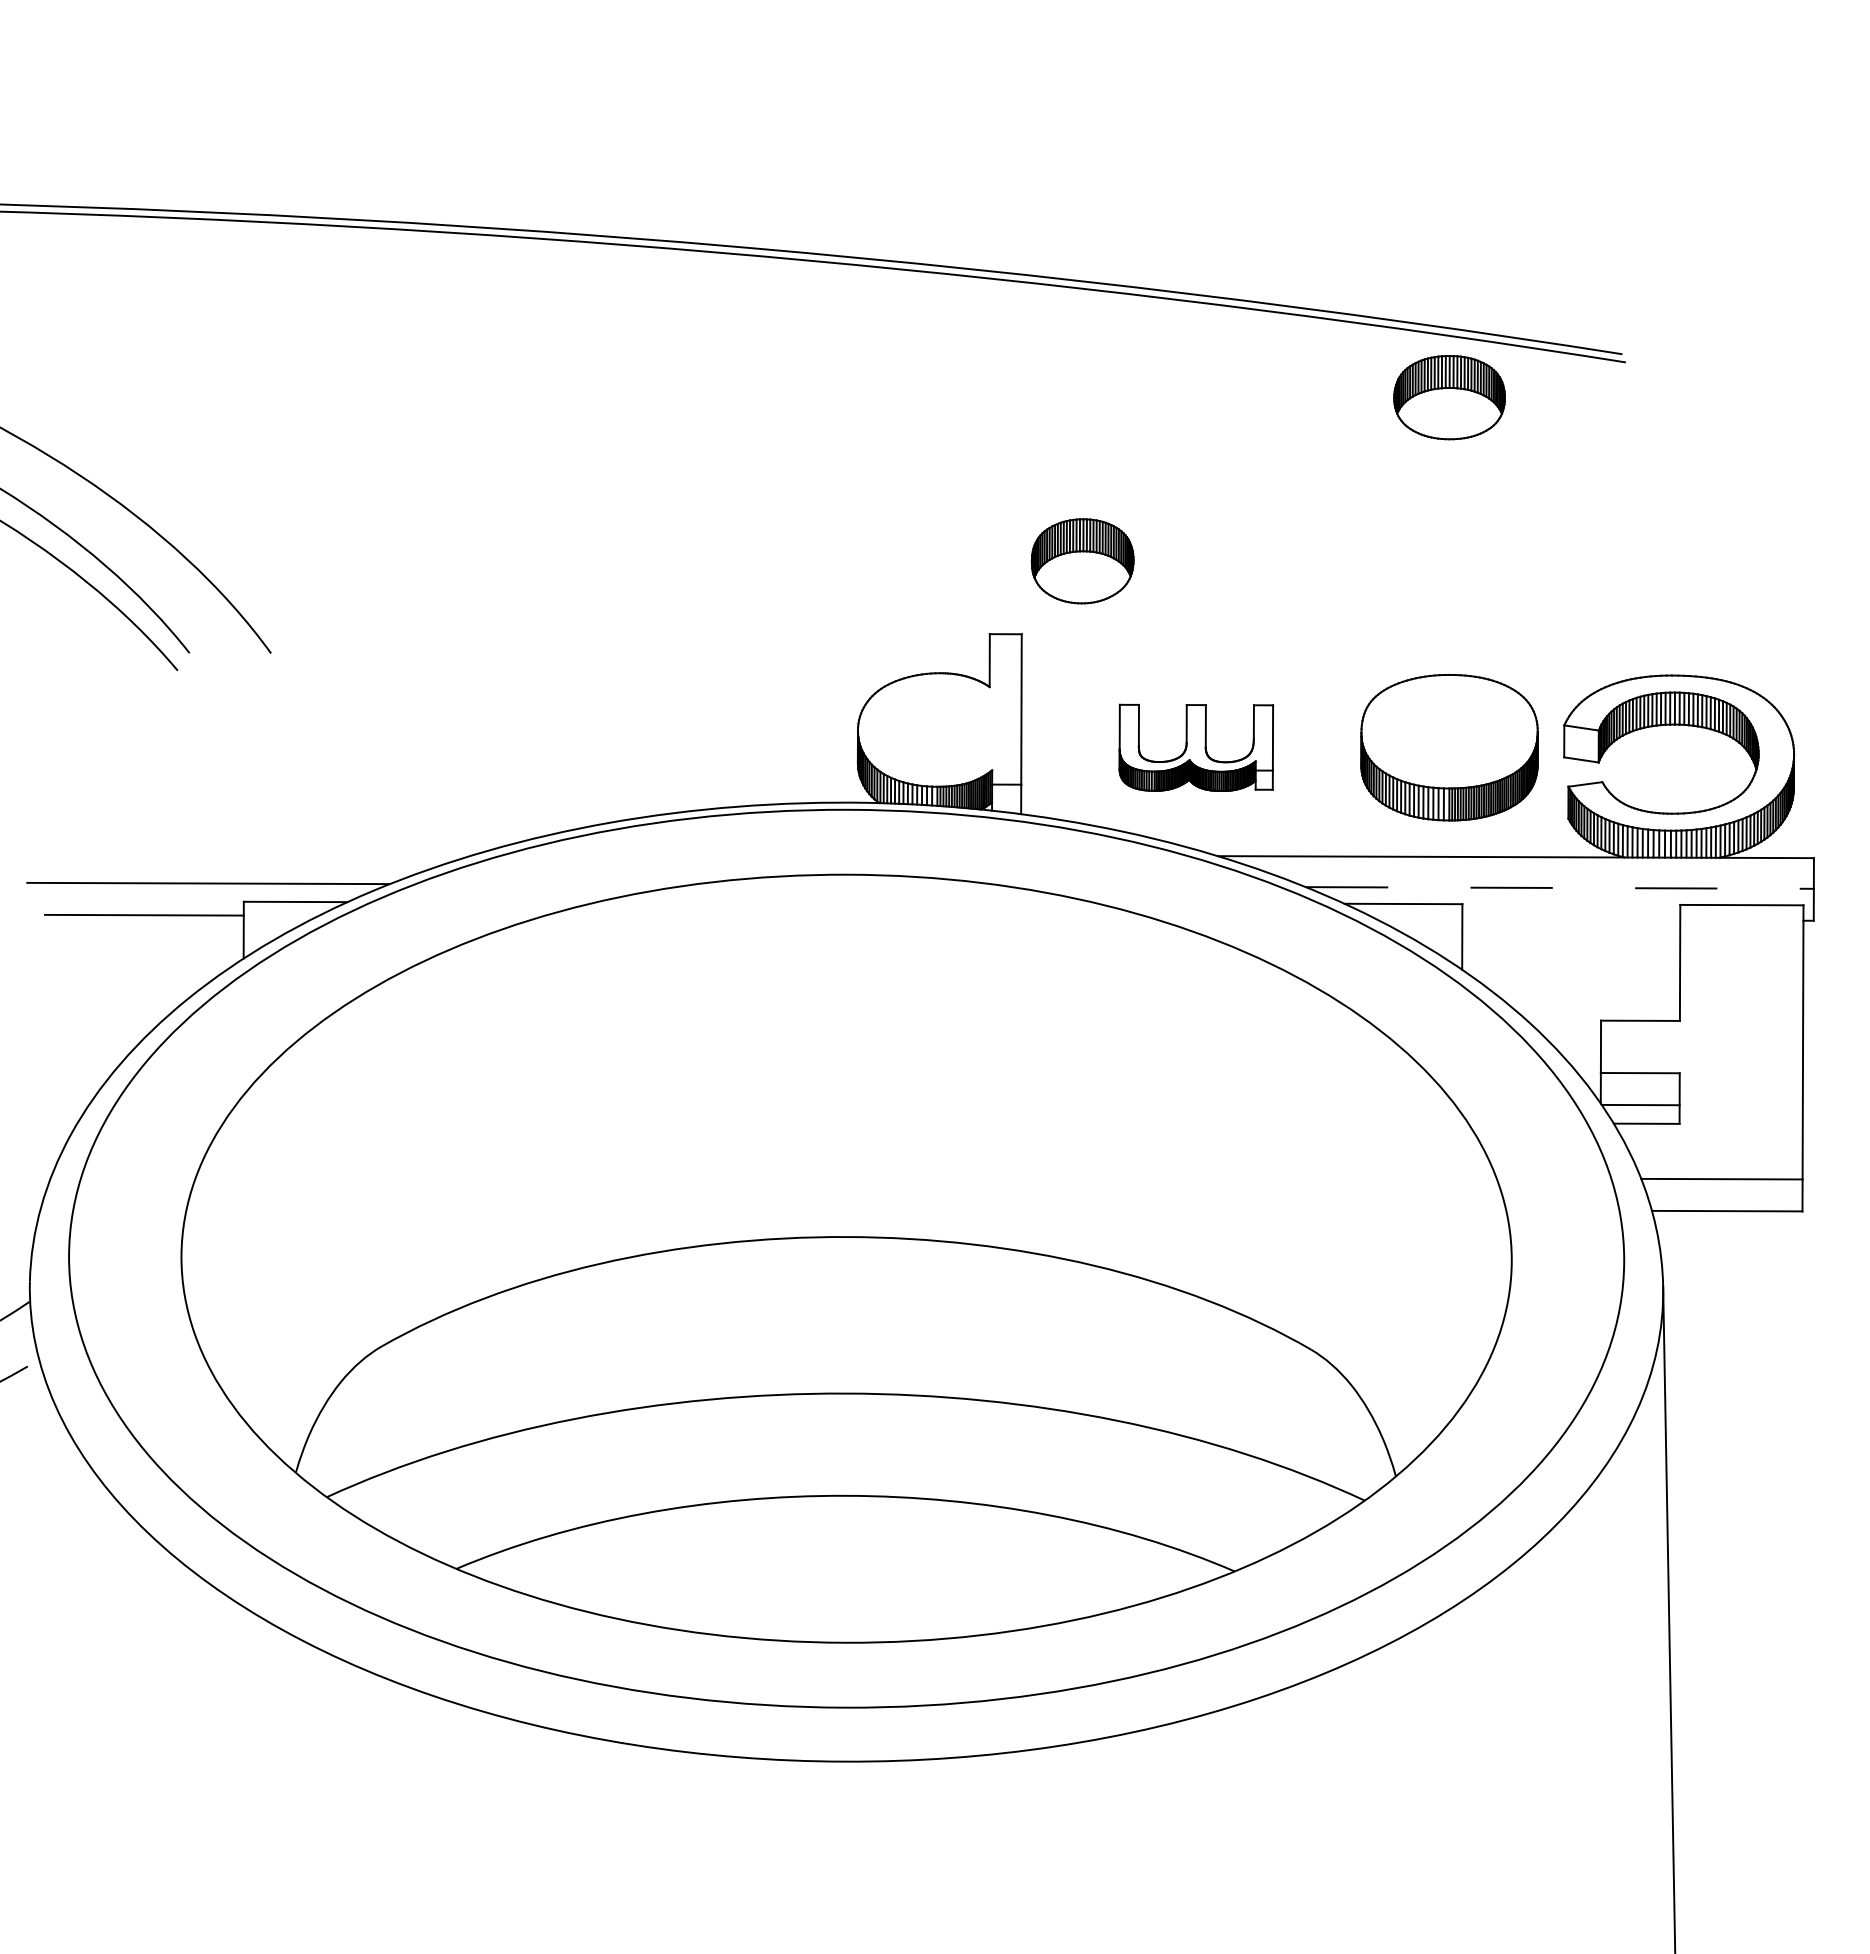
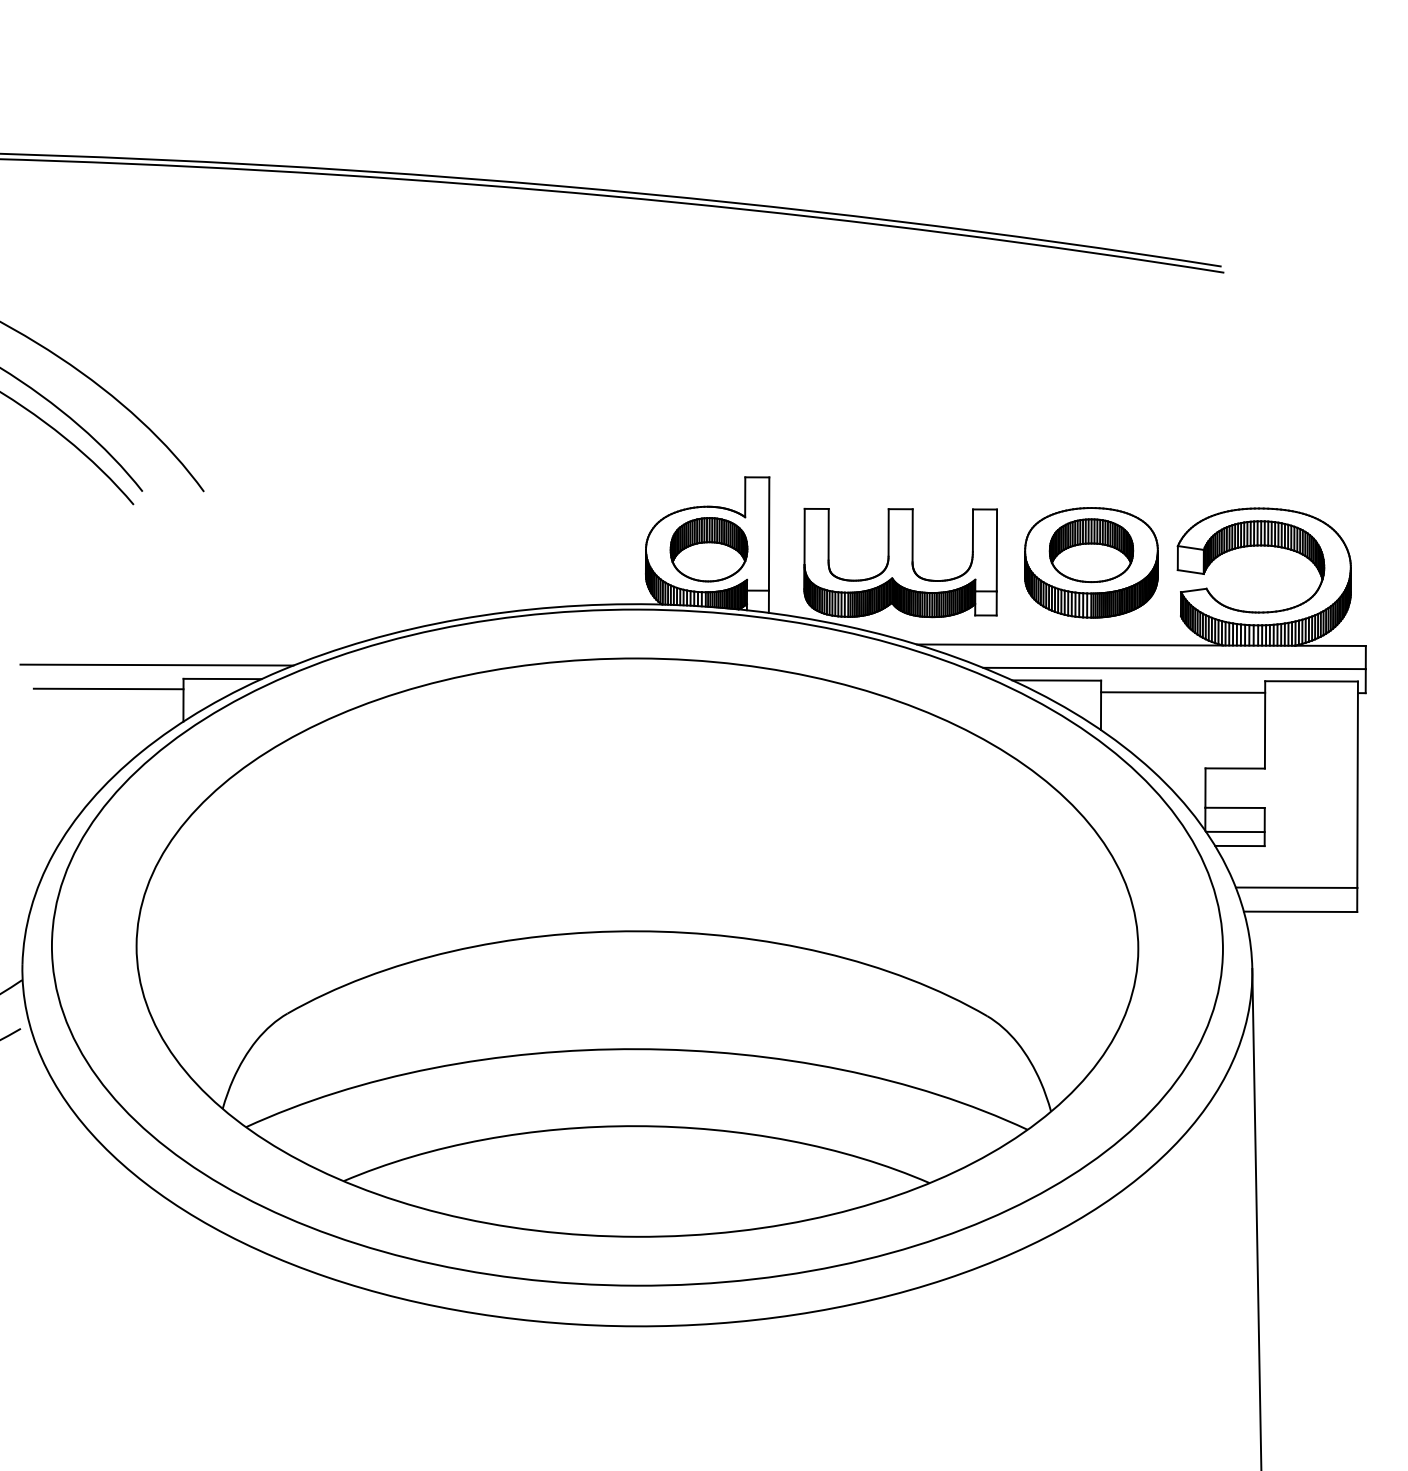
part: (1449, 397) -> (1091, 550), moved
part: (1082, 561) -> (708, 549), moved
part: (1196, 747) -> (900, 562), size x1.67
line: (1559, 887) -> (1174, 668), dashed -> solid
line: (1571, 919) -> (1183, 692), added

